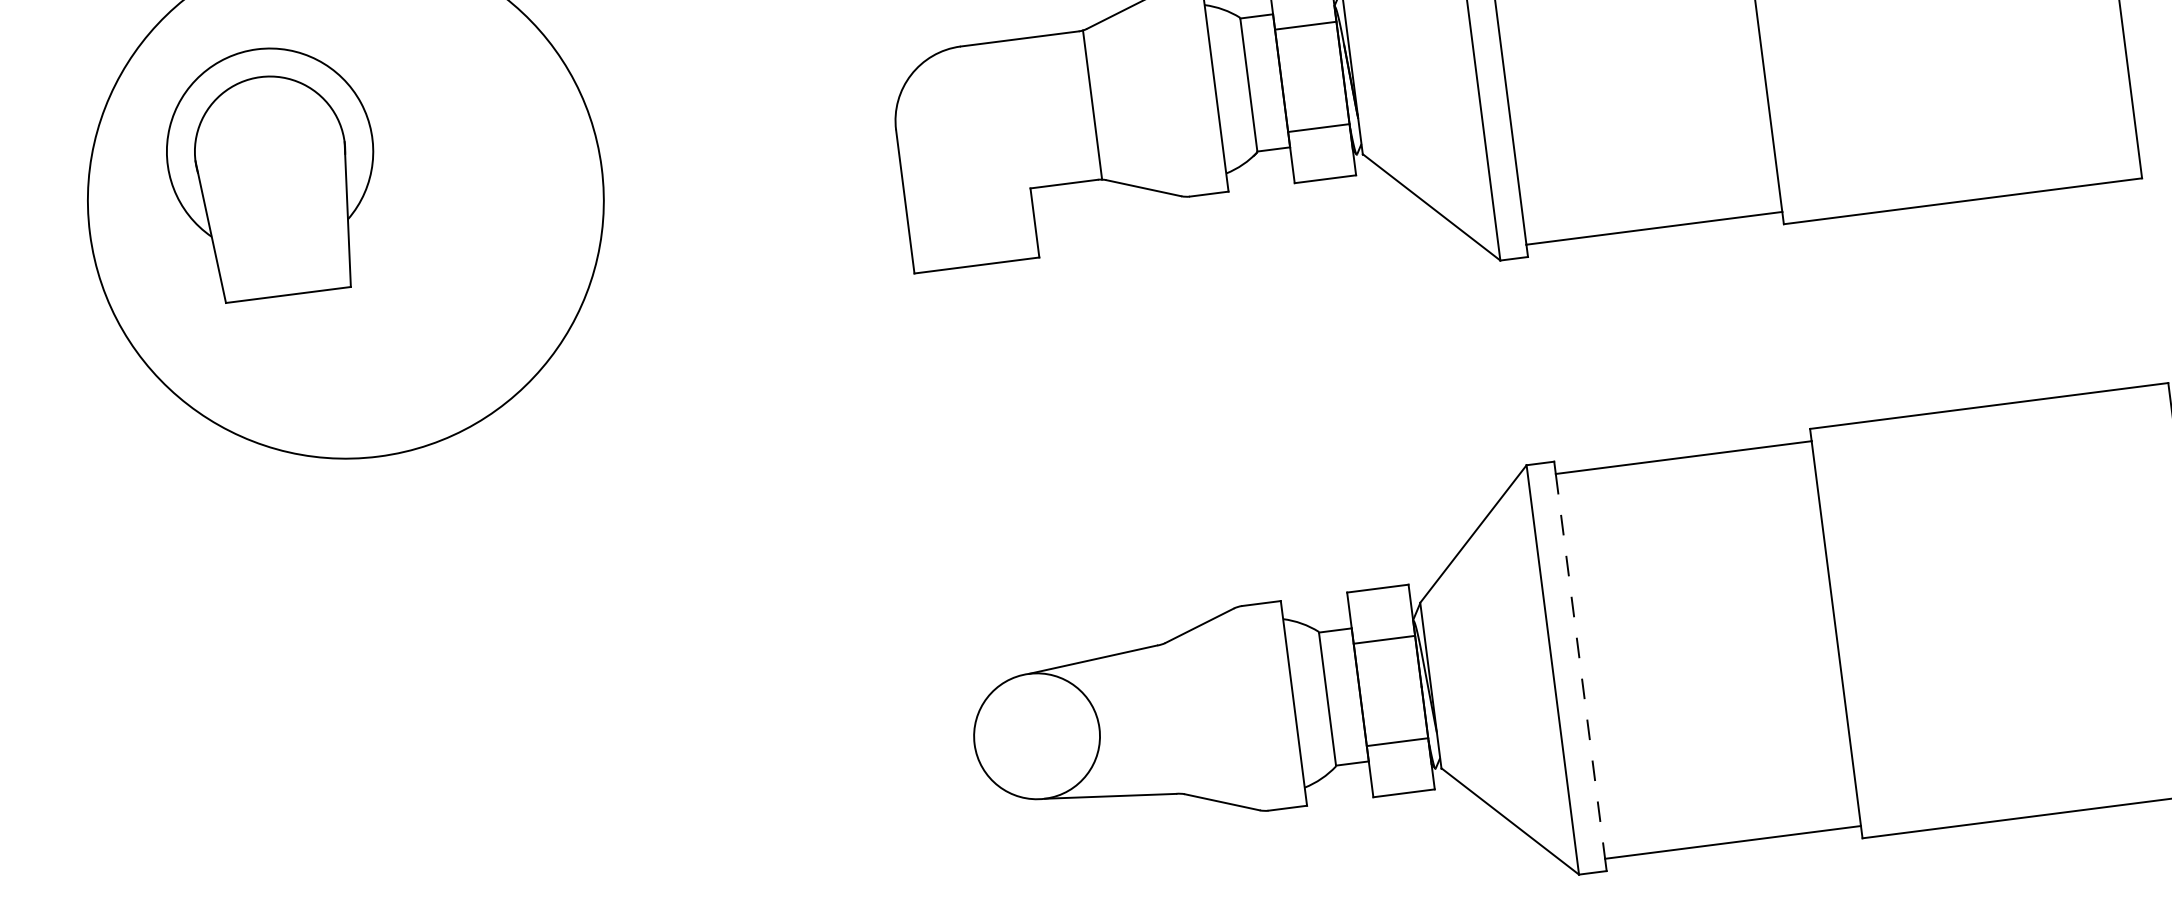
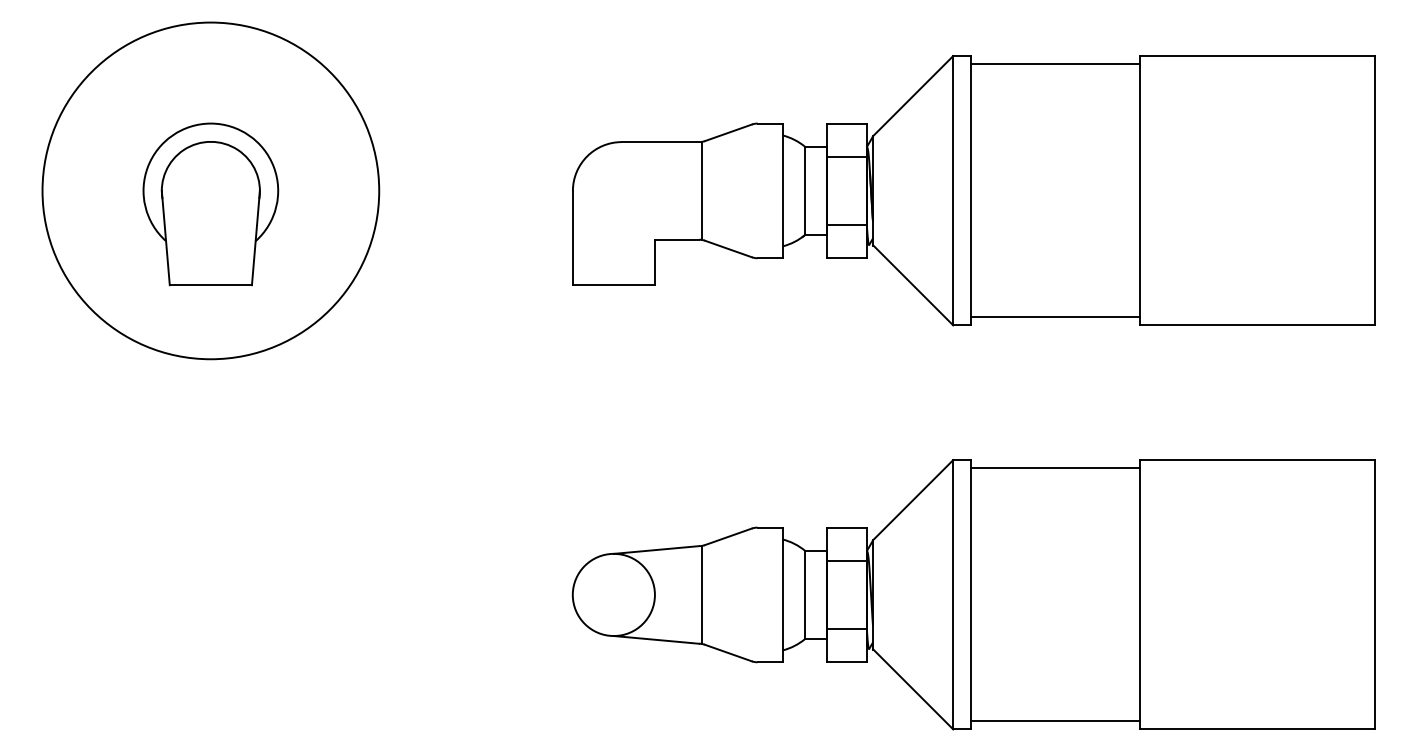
part: (272, 172) -> (210, 204), moved
line: (1580, 666) -> (971, 594), dashed -> solid
line: (1171, 718) -> (702, 594), added

